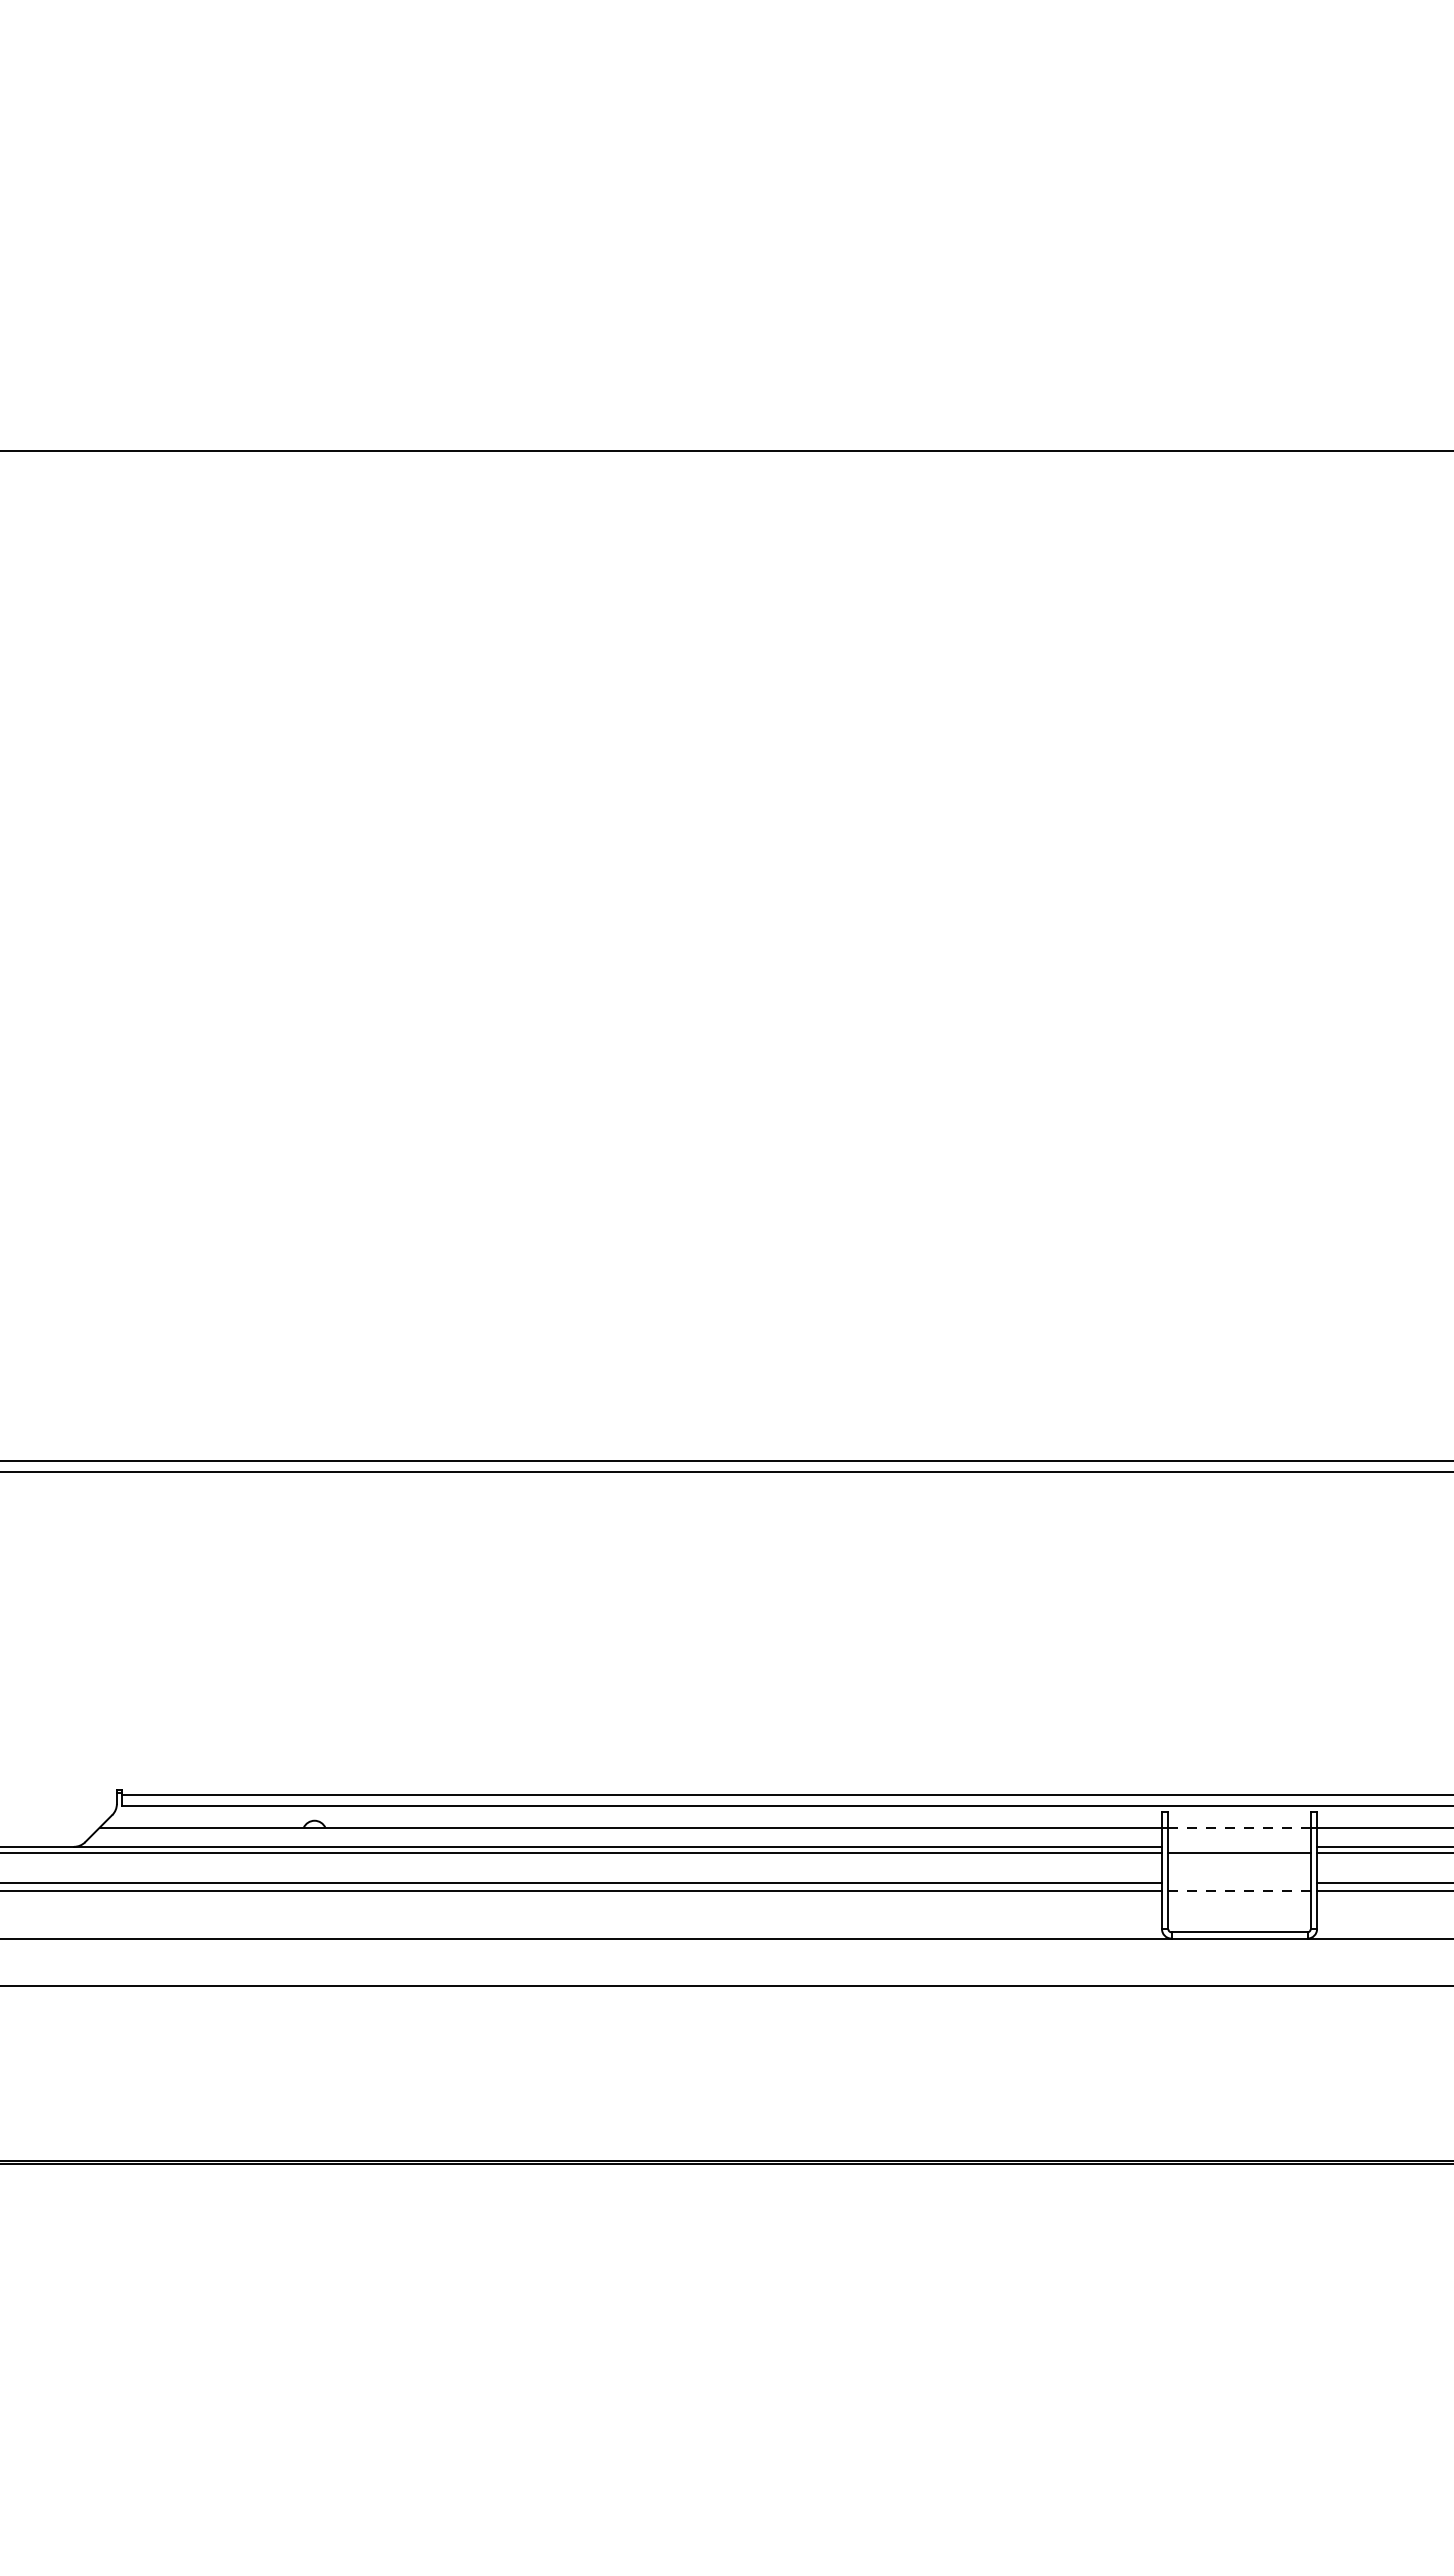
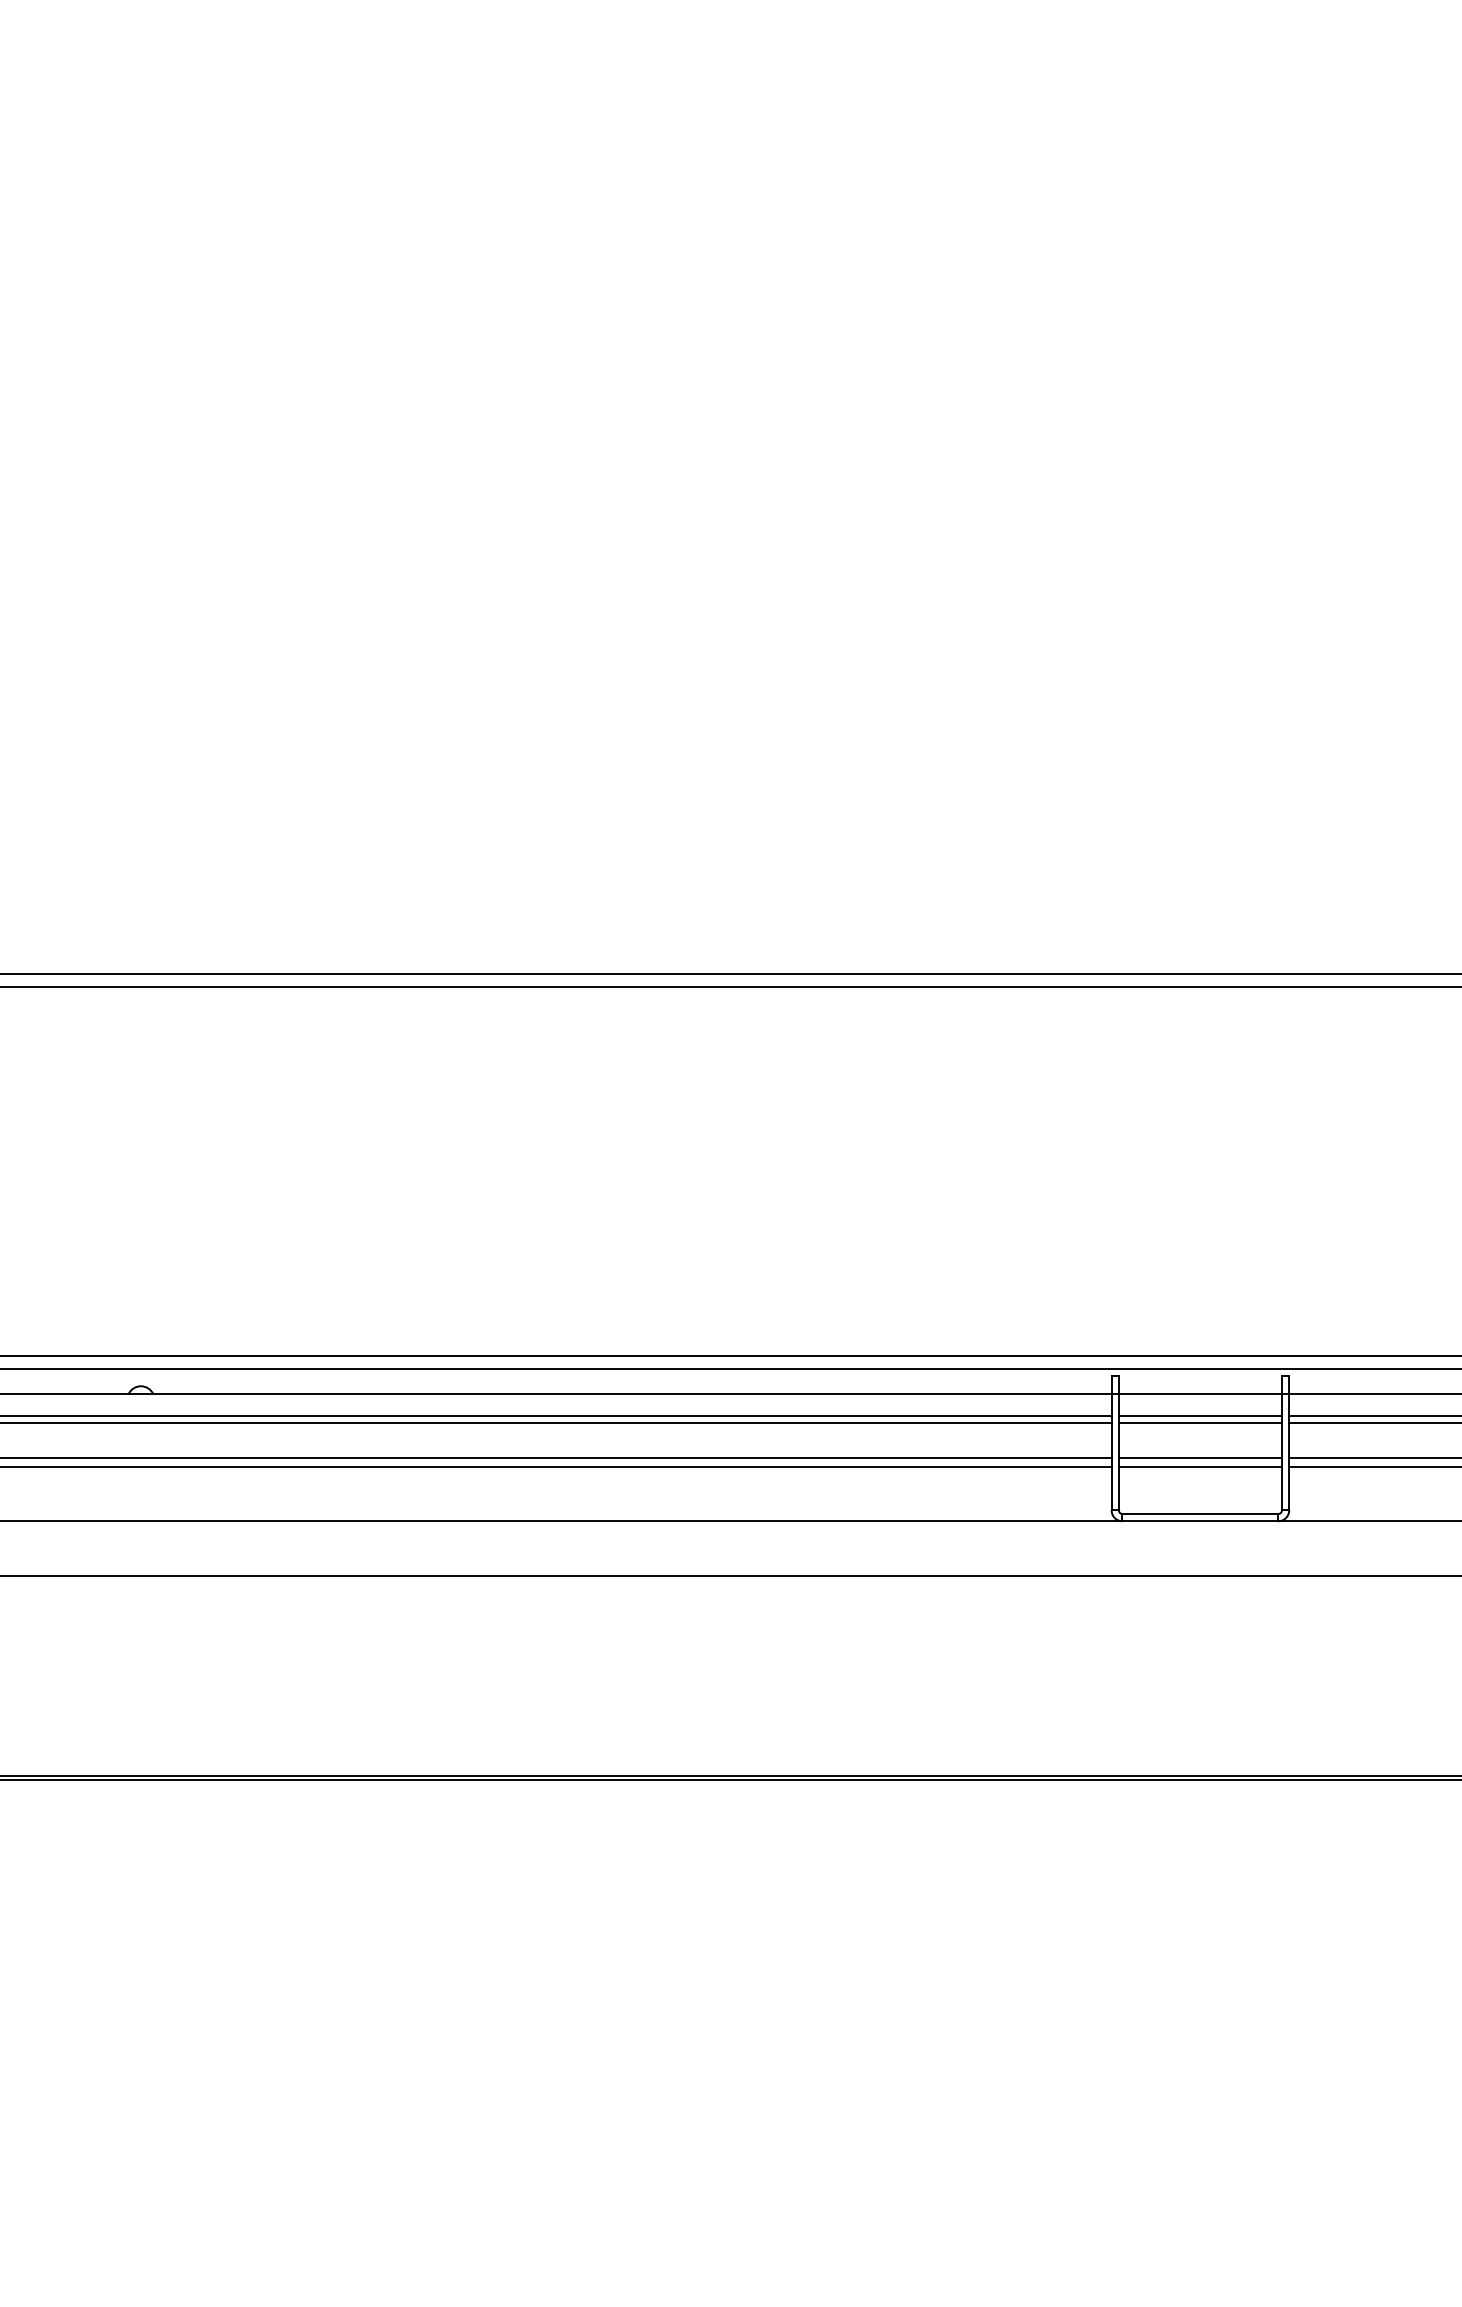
line: (1239, 1827) -> (1200, 1393), dashed -> solid
line: (1239, 1846) -> (1200, 1415), added
line: (1239, 1883) -> (1200, 1458), added
line: (1239, 1891) -> (1200, 1467), dashed -> solid

